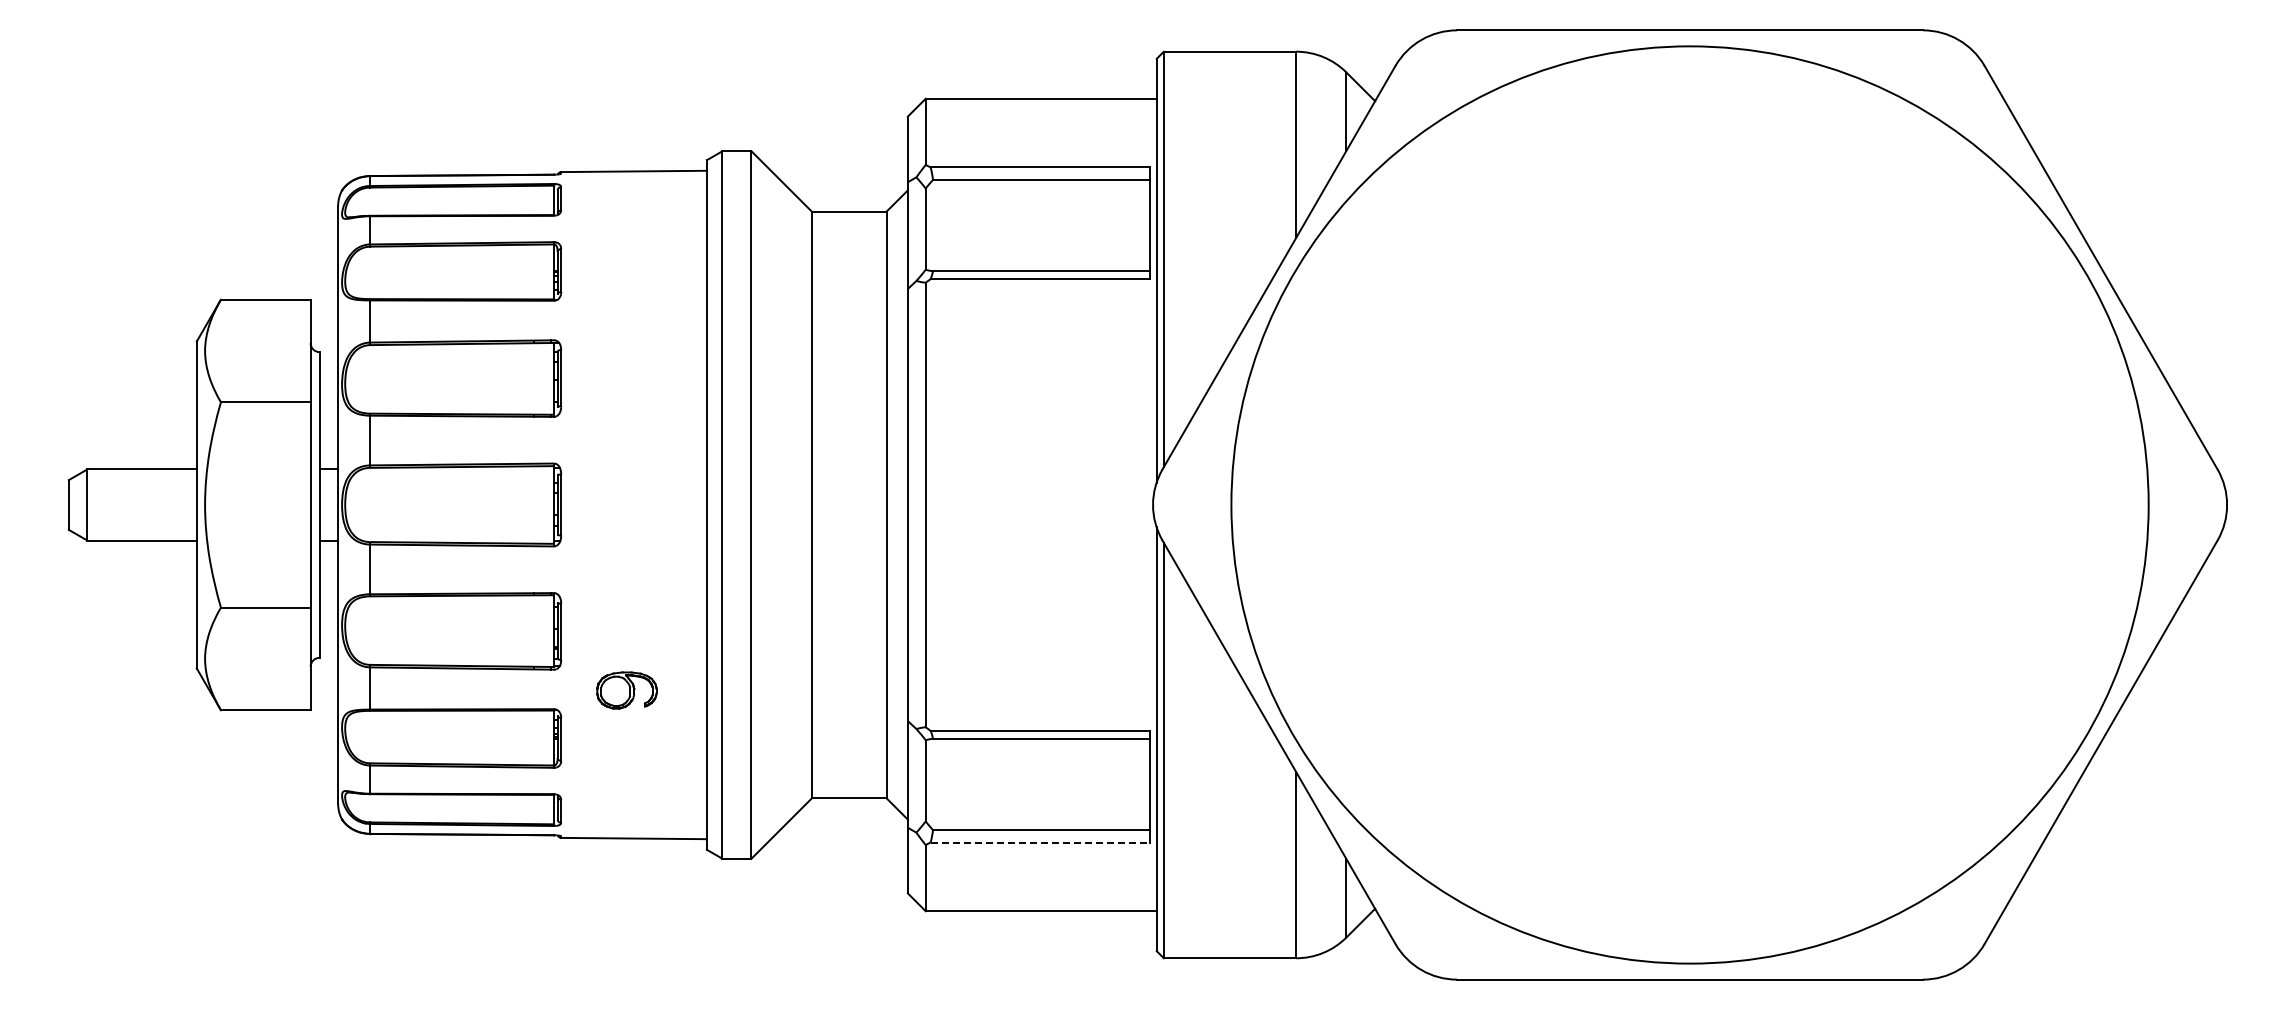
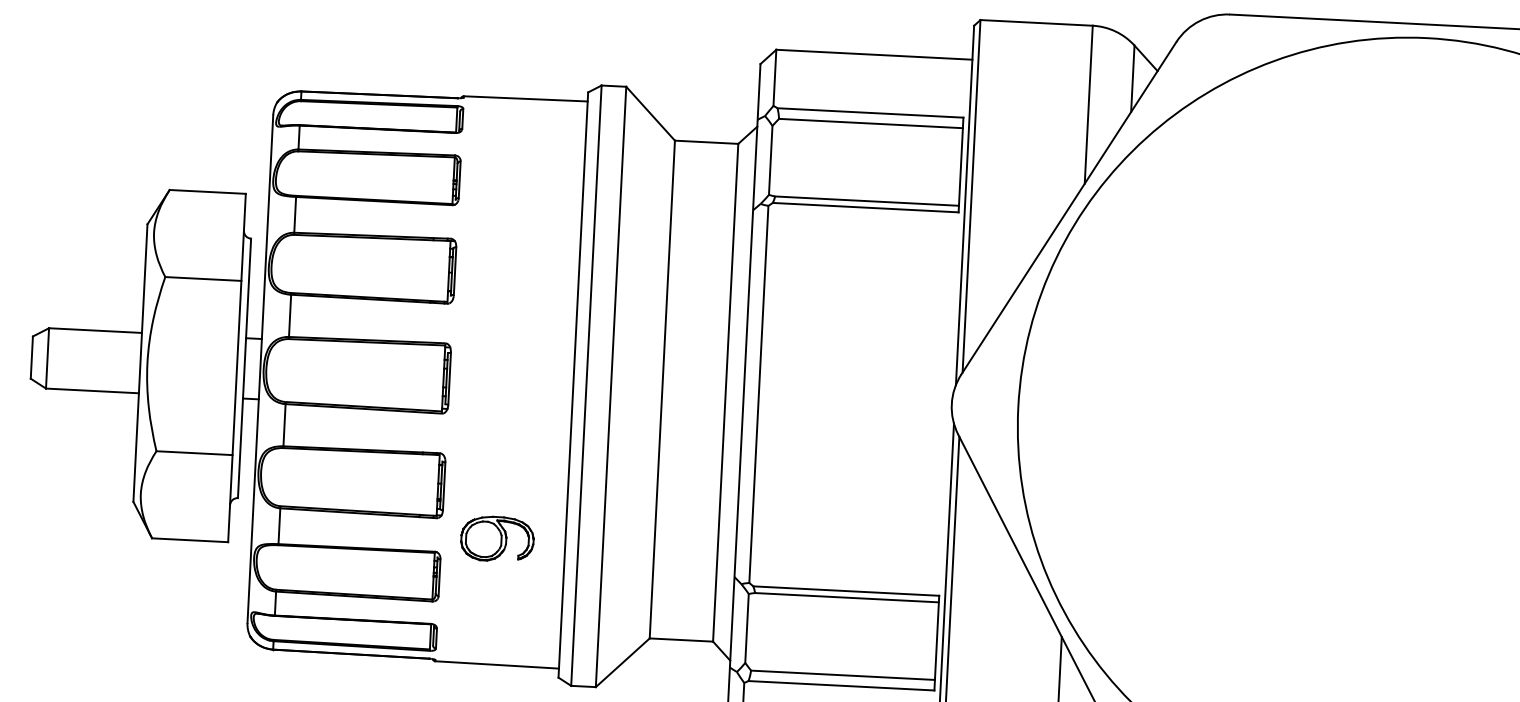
part: (626, 690) -> (497, 538), size x1.43
line: (1040, 842) -> (841, 685), dashed -> solid

